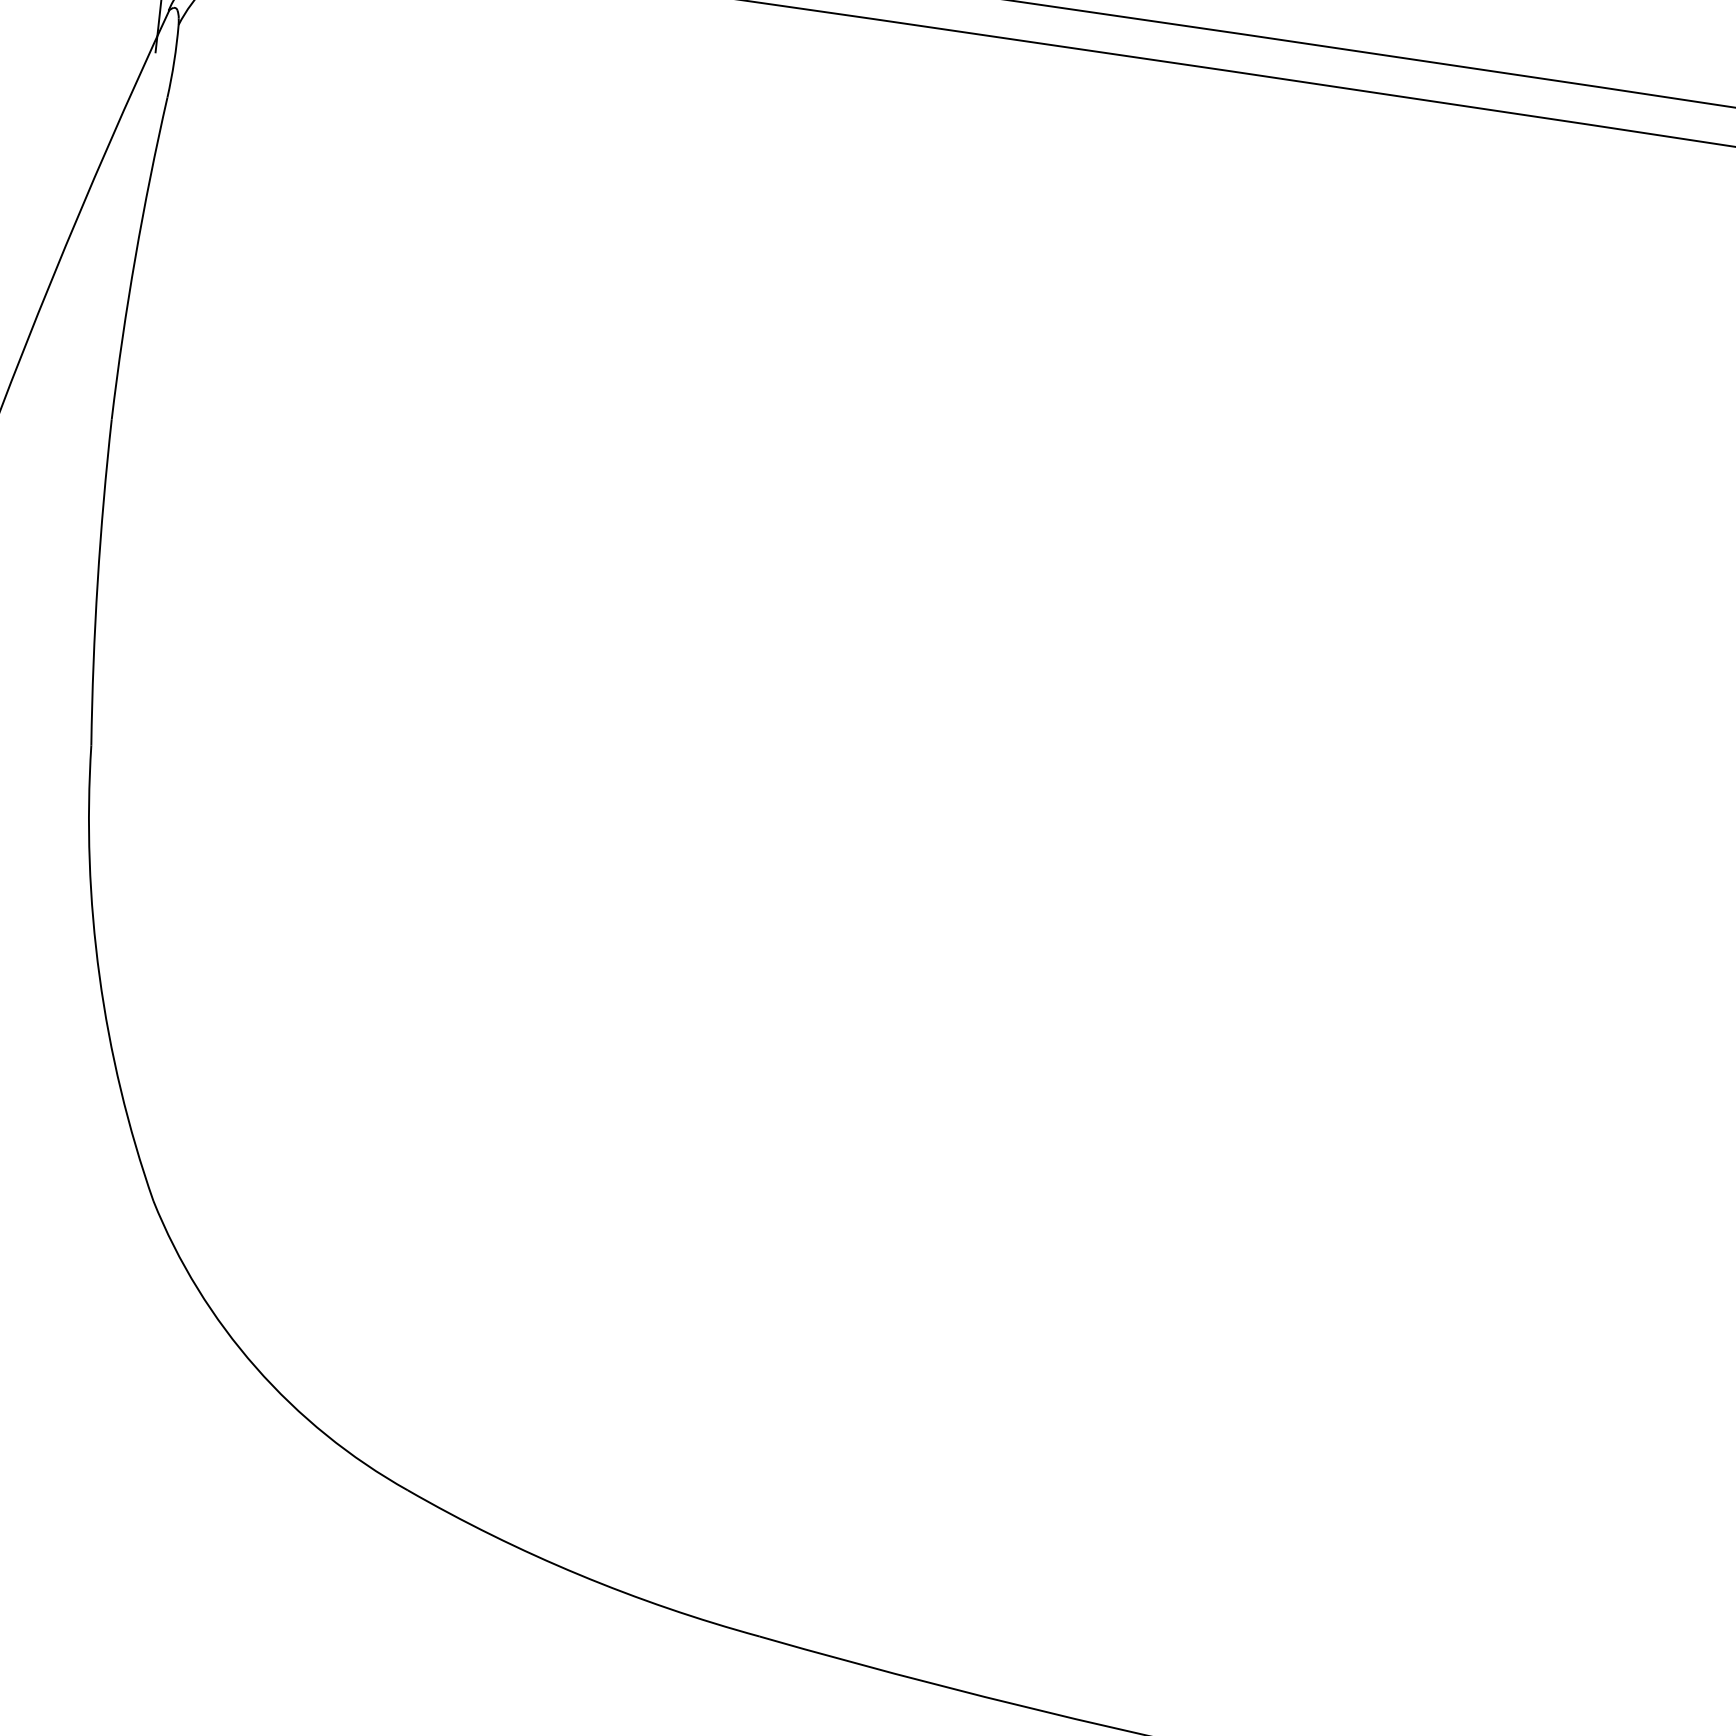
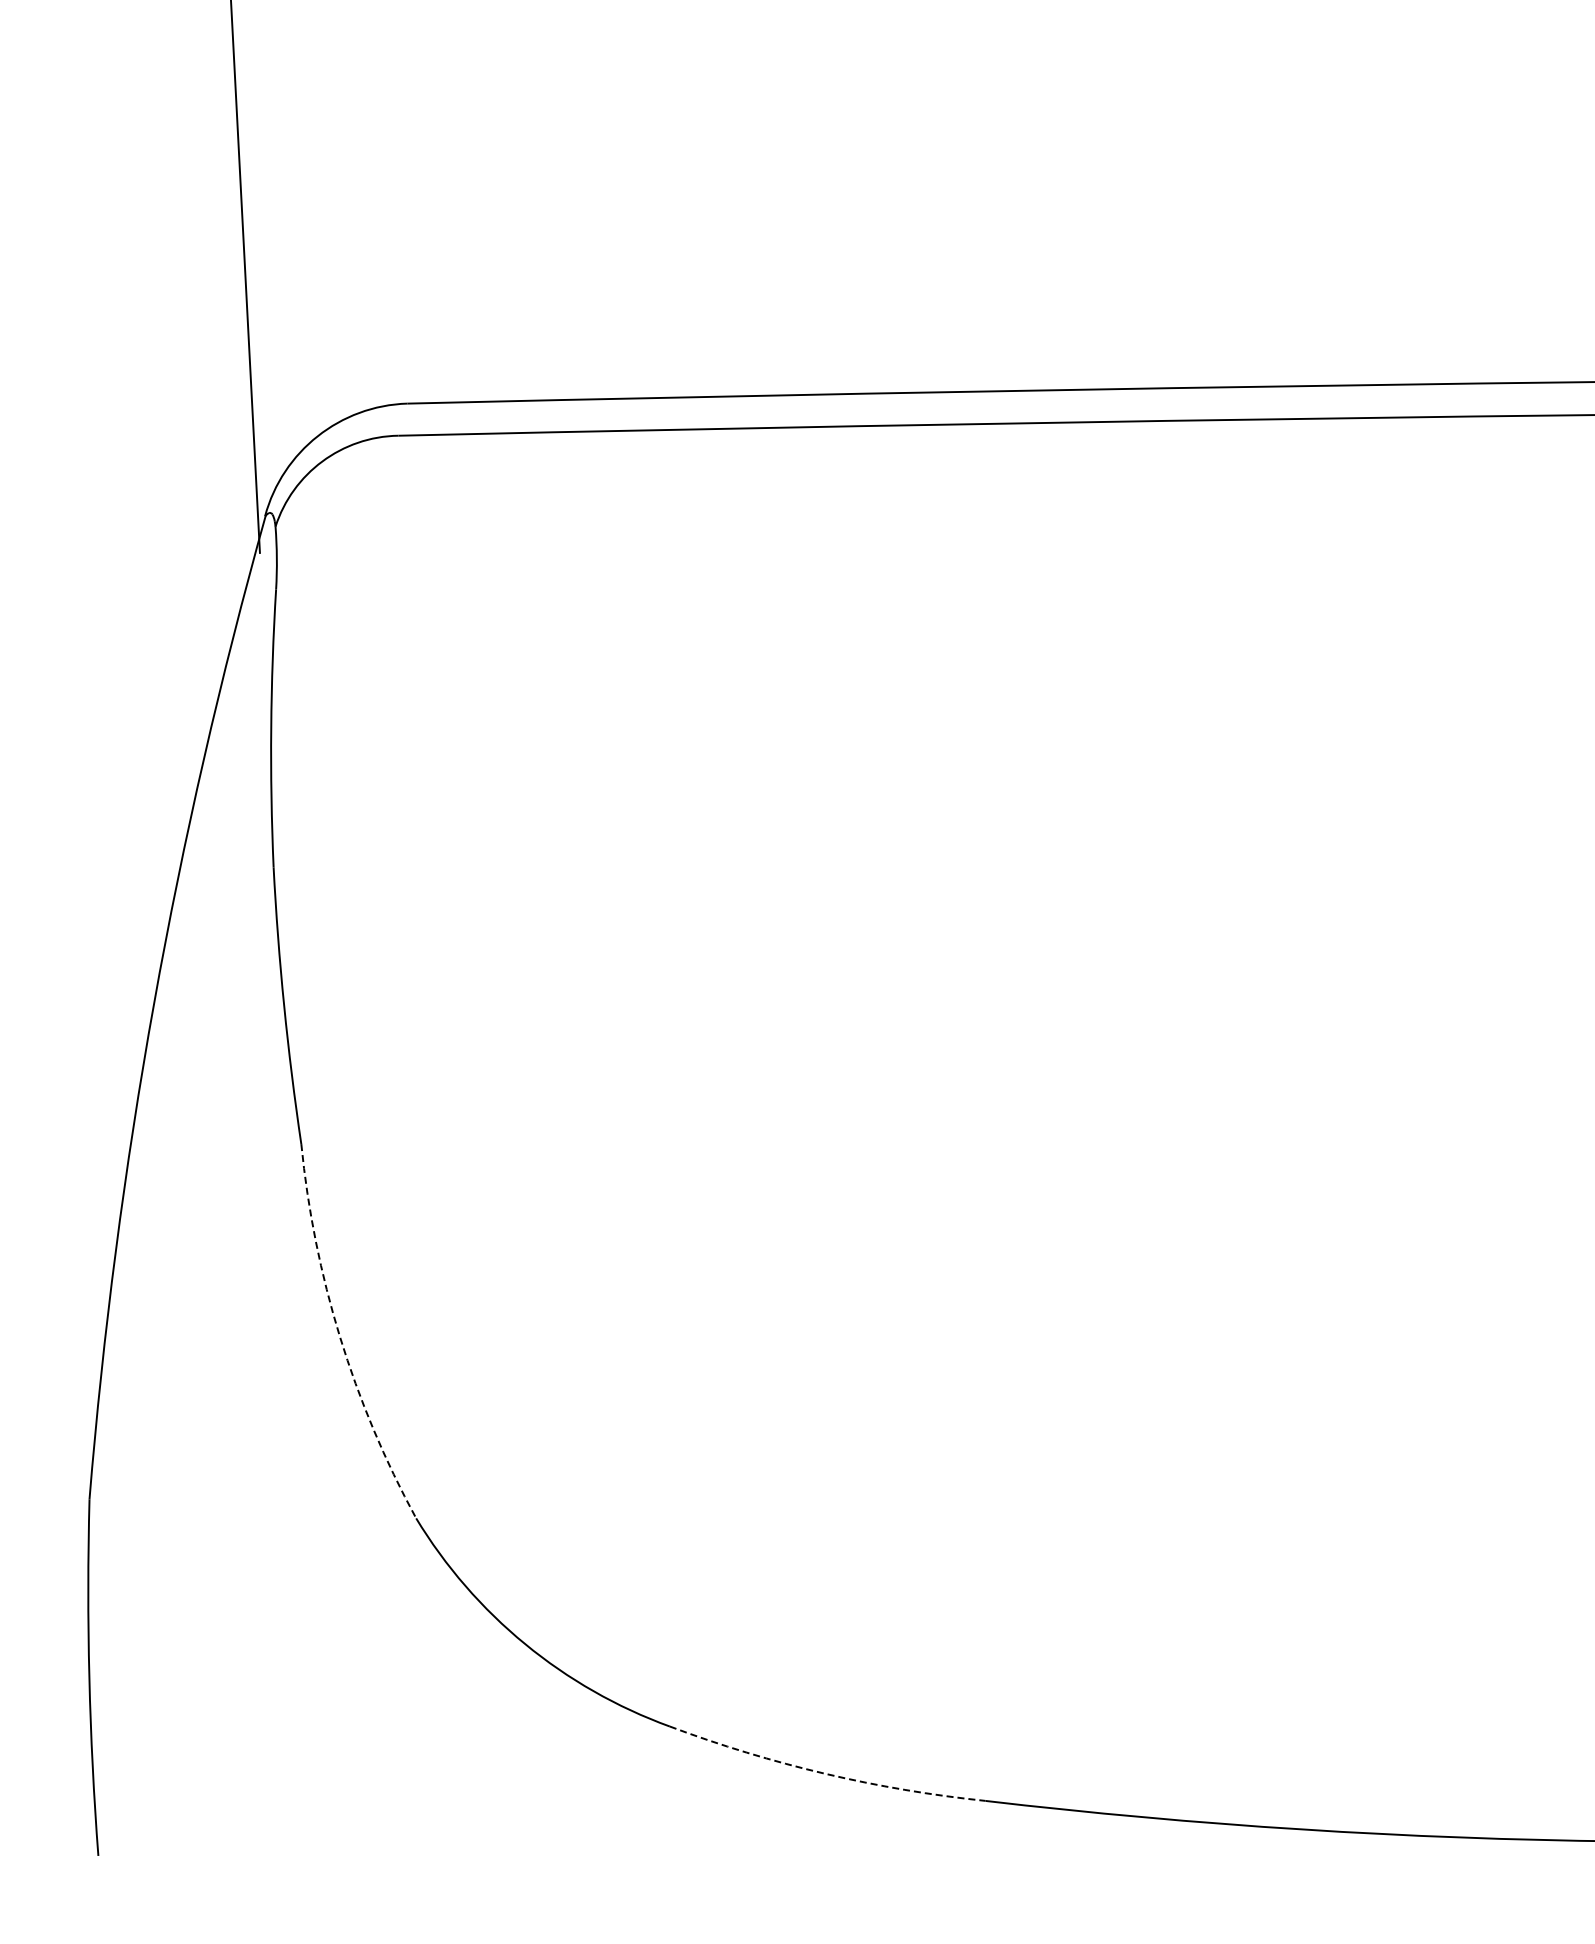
arc: (100, 976) -> (340, 1337), solid -> dashed
arc: (579, 1574) -> (825, 1773), solid -> dashed

